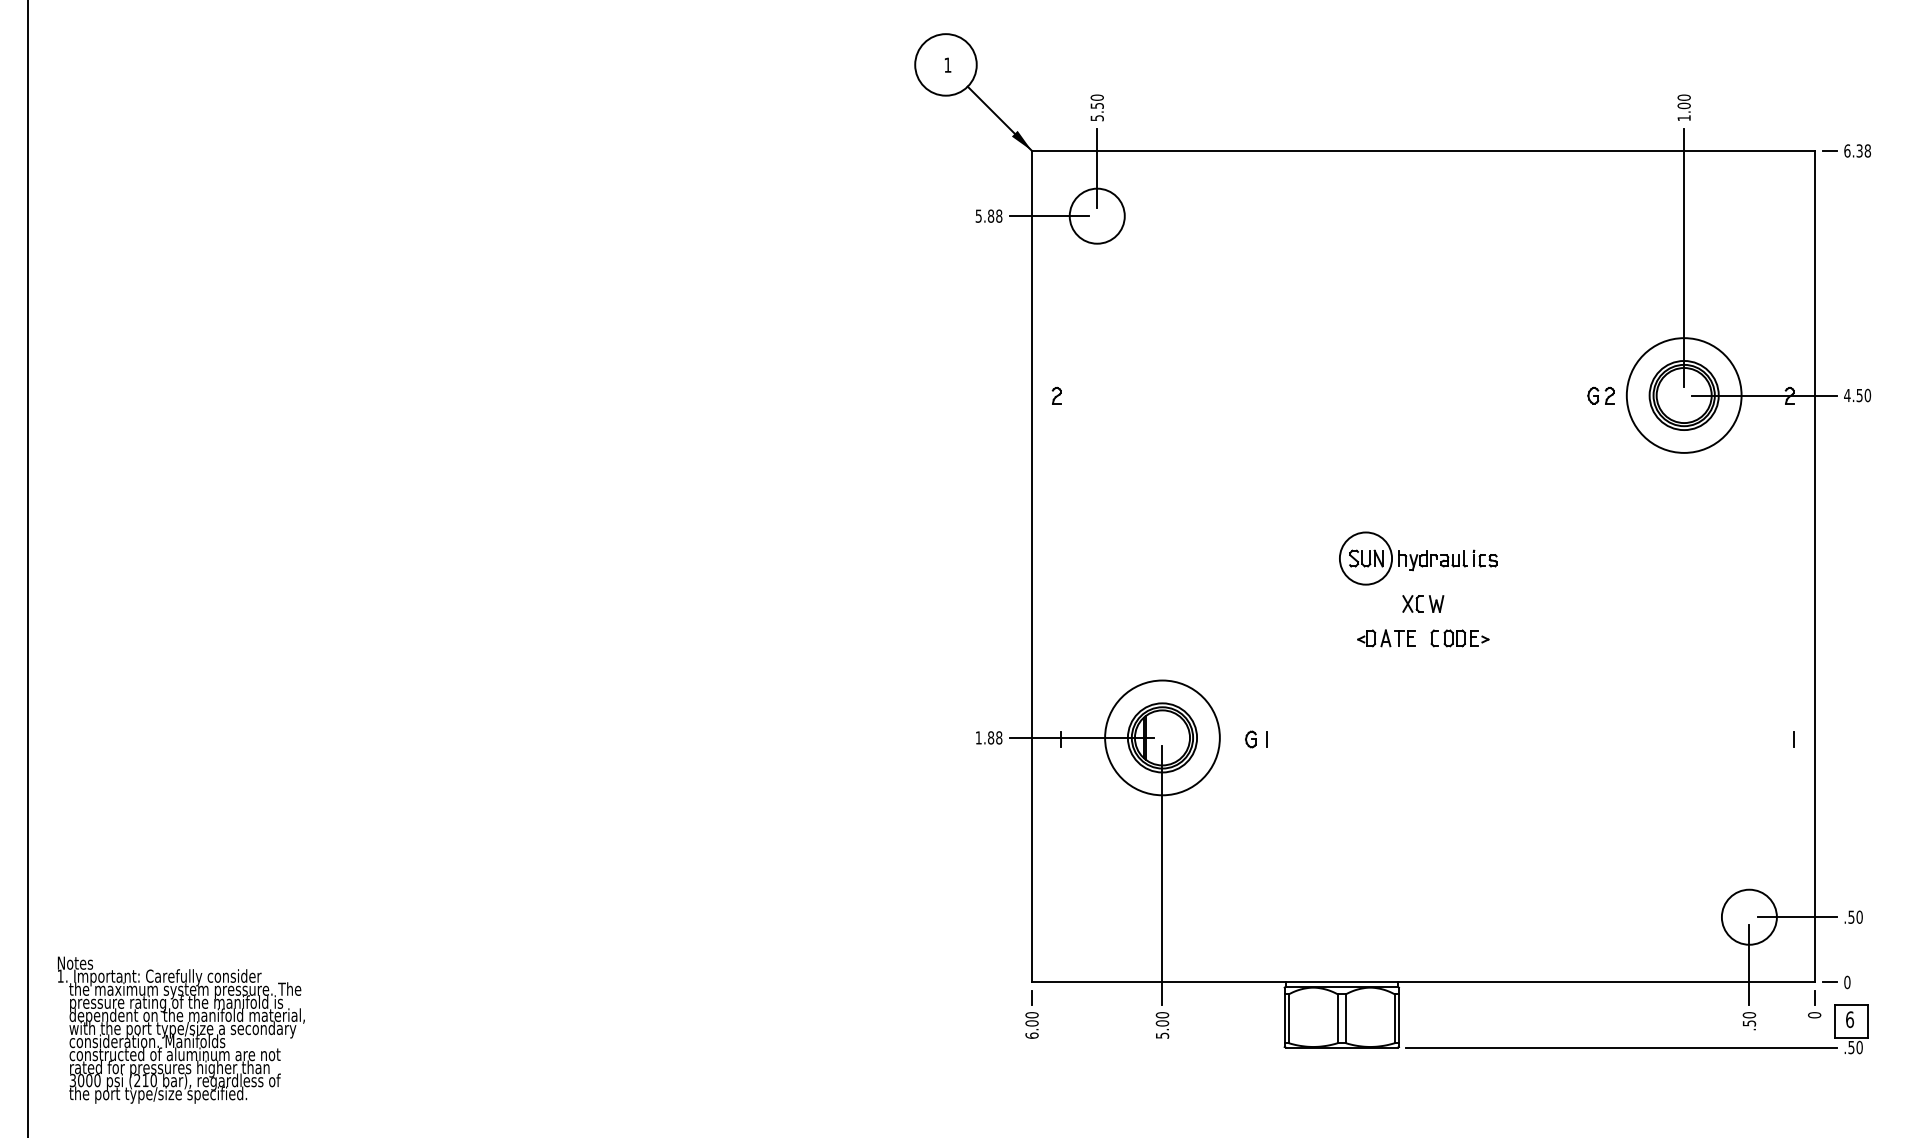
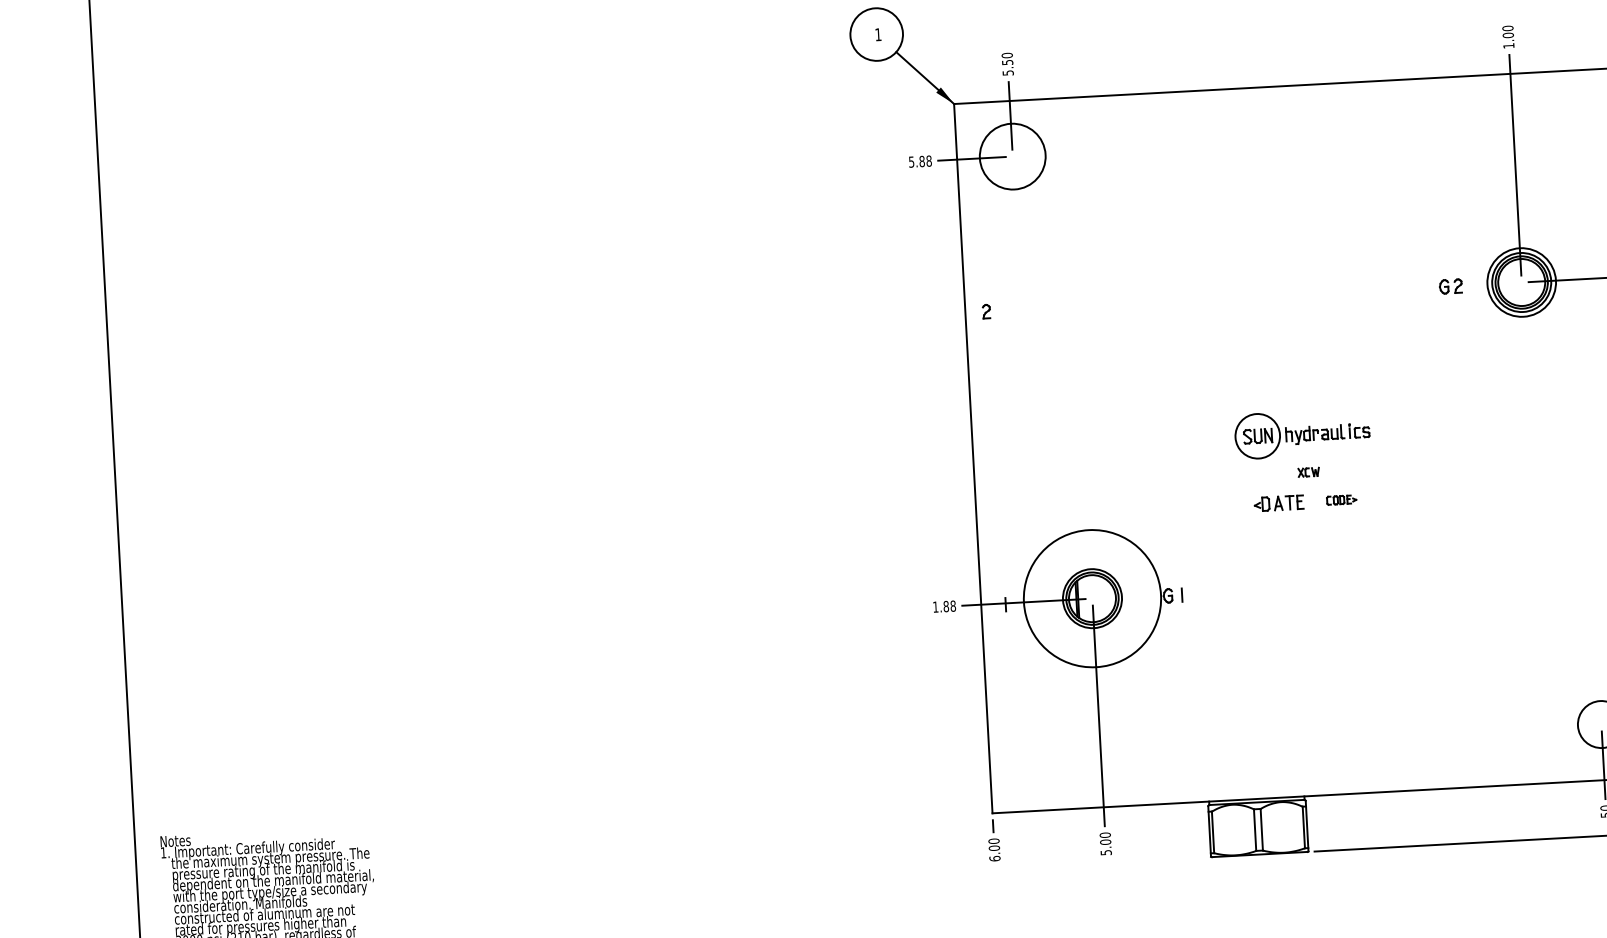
circle: (1096, 215) -> (1012, 156), size x1.4
circle: (1683, 395) -> (1521, 282), size x0.7
part: (1423, 603) -> (1308, 471), size x0.6
part: (1459, 638) -> (1341, 500), size x0.6
circle: (1162, 737) -> (1092, 598), size x1.4

